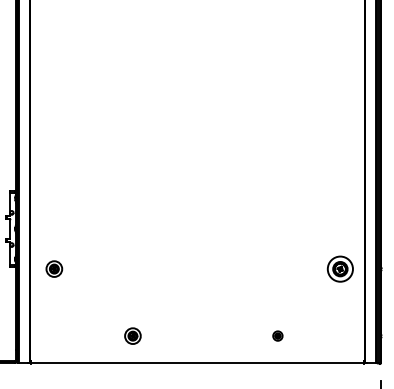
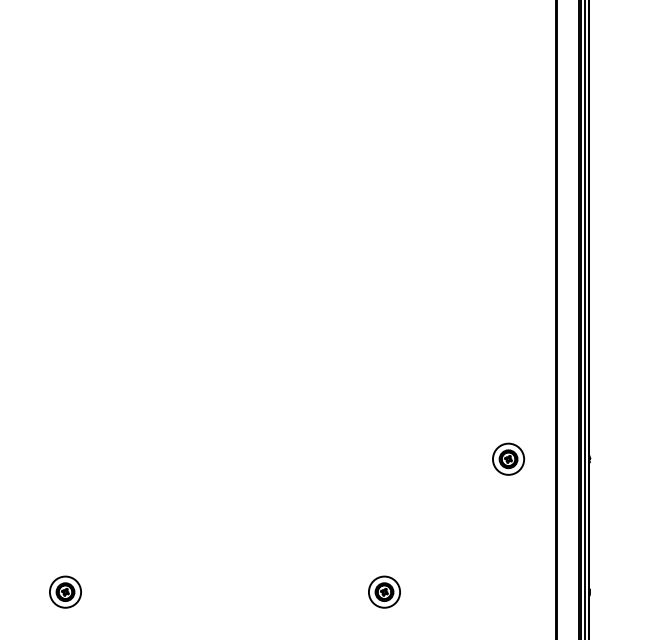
part: (340, 268) -> (508, 458), size x0.62
part: (132, 335) -> (64, 590), moved
part: (277, 335) -> (383, 590), size x1.67

